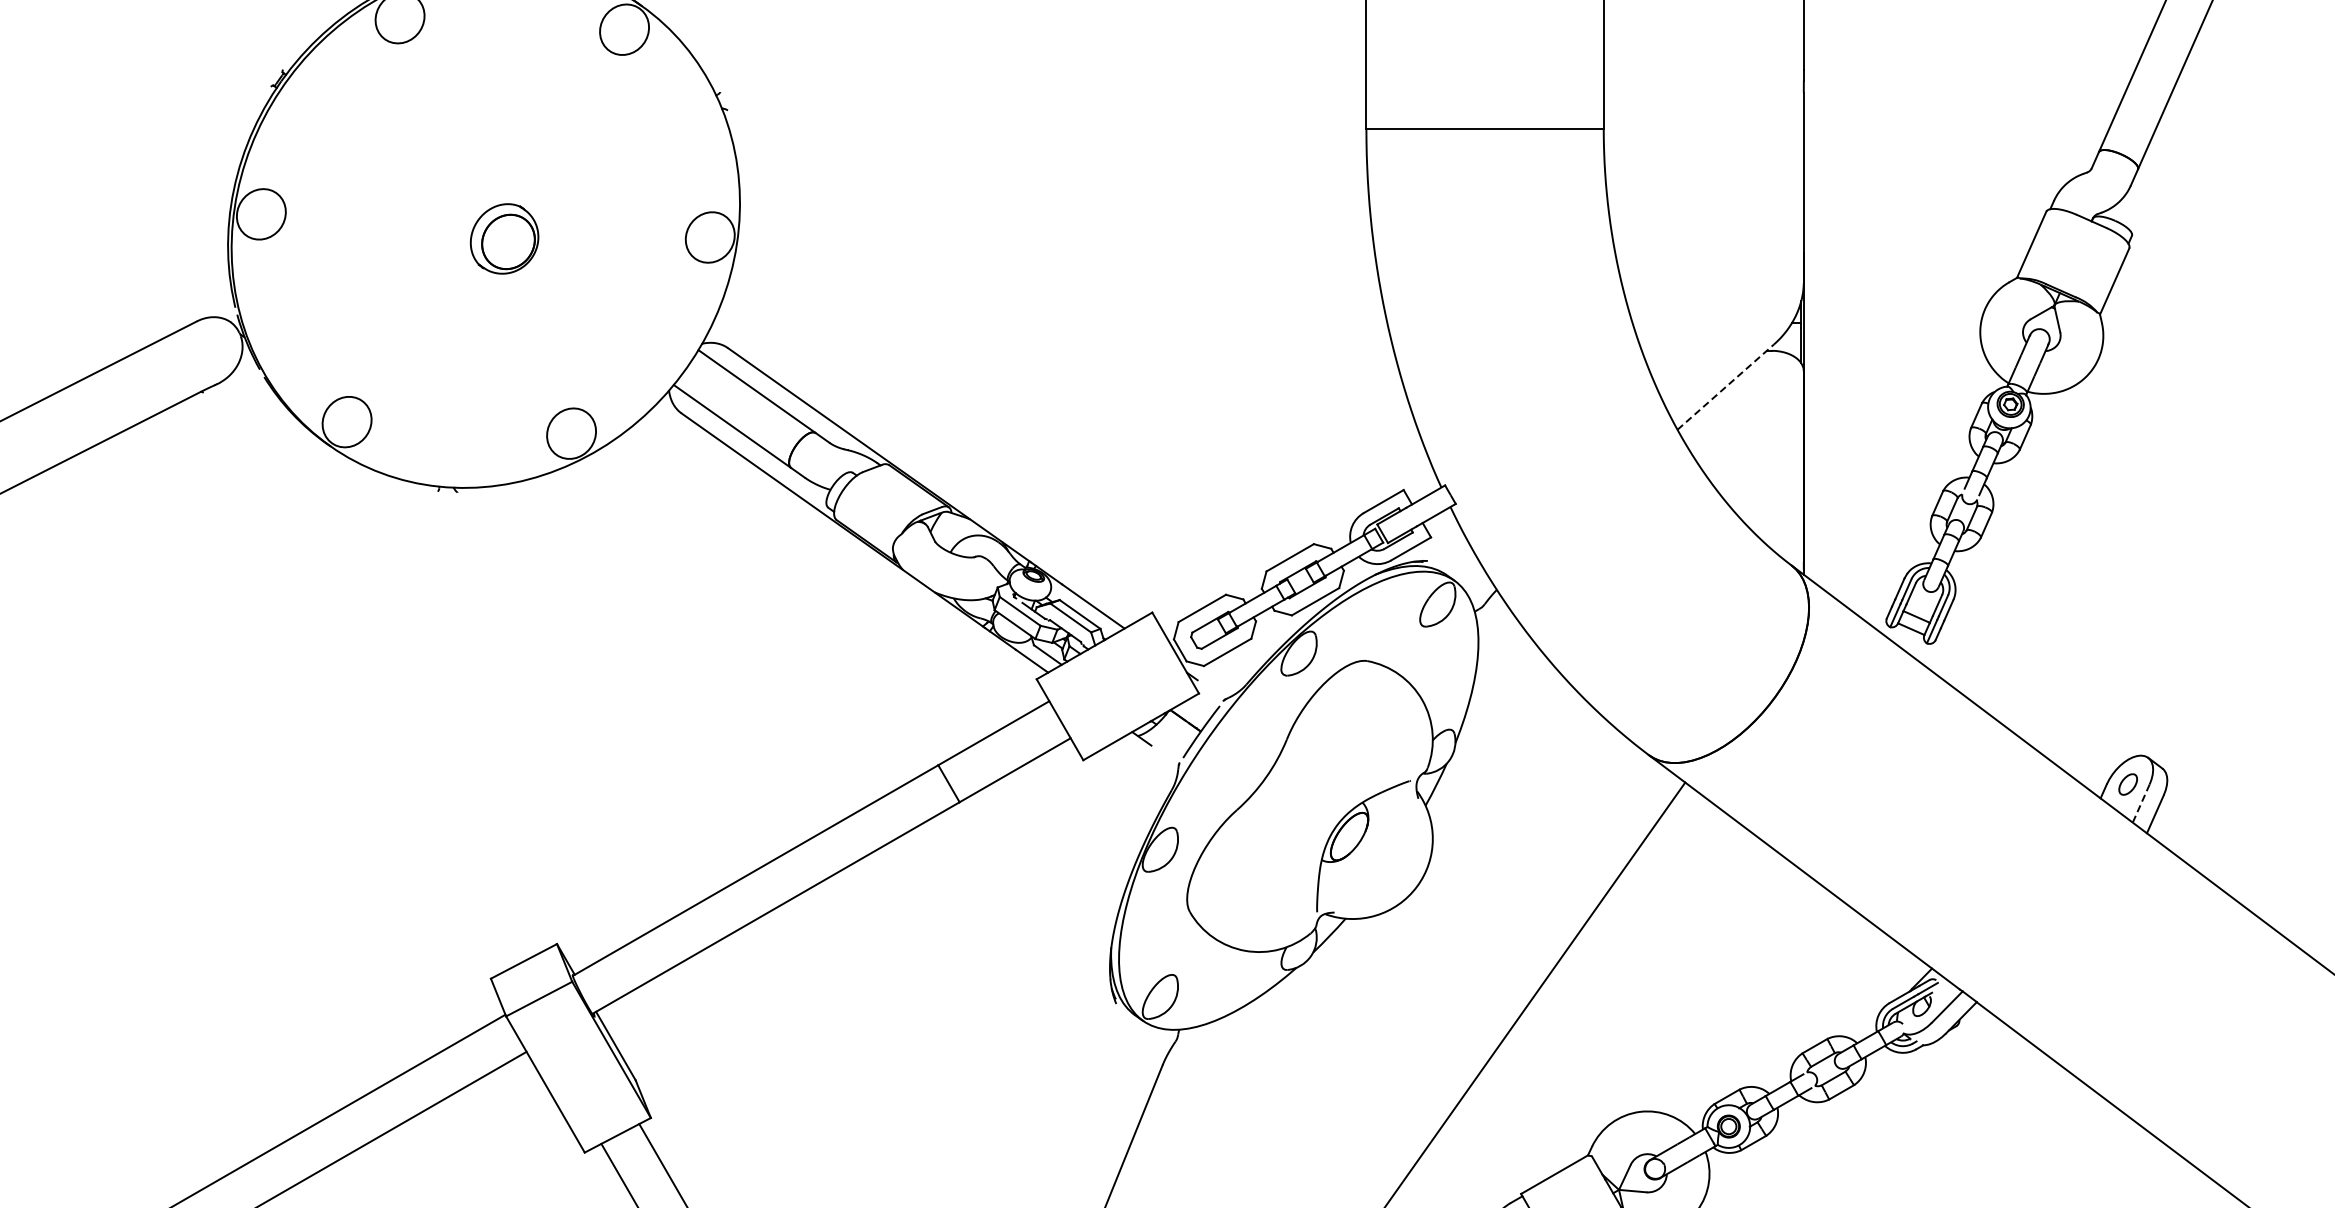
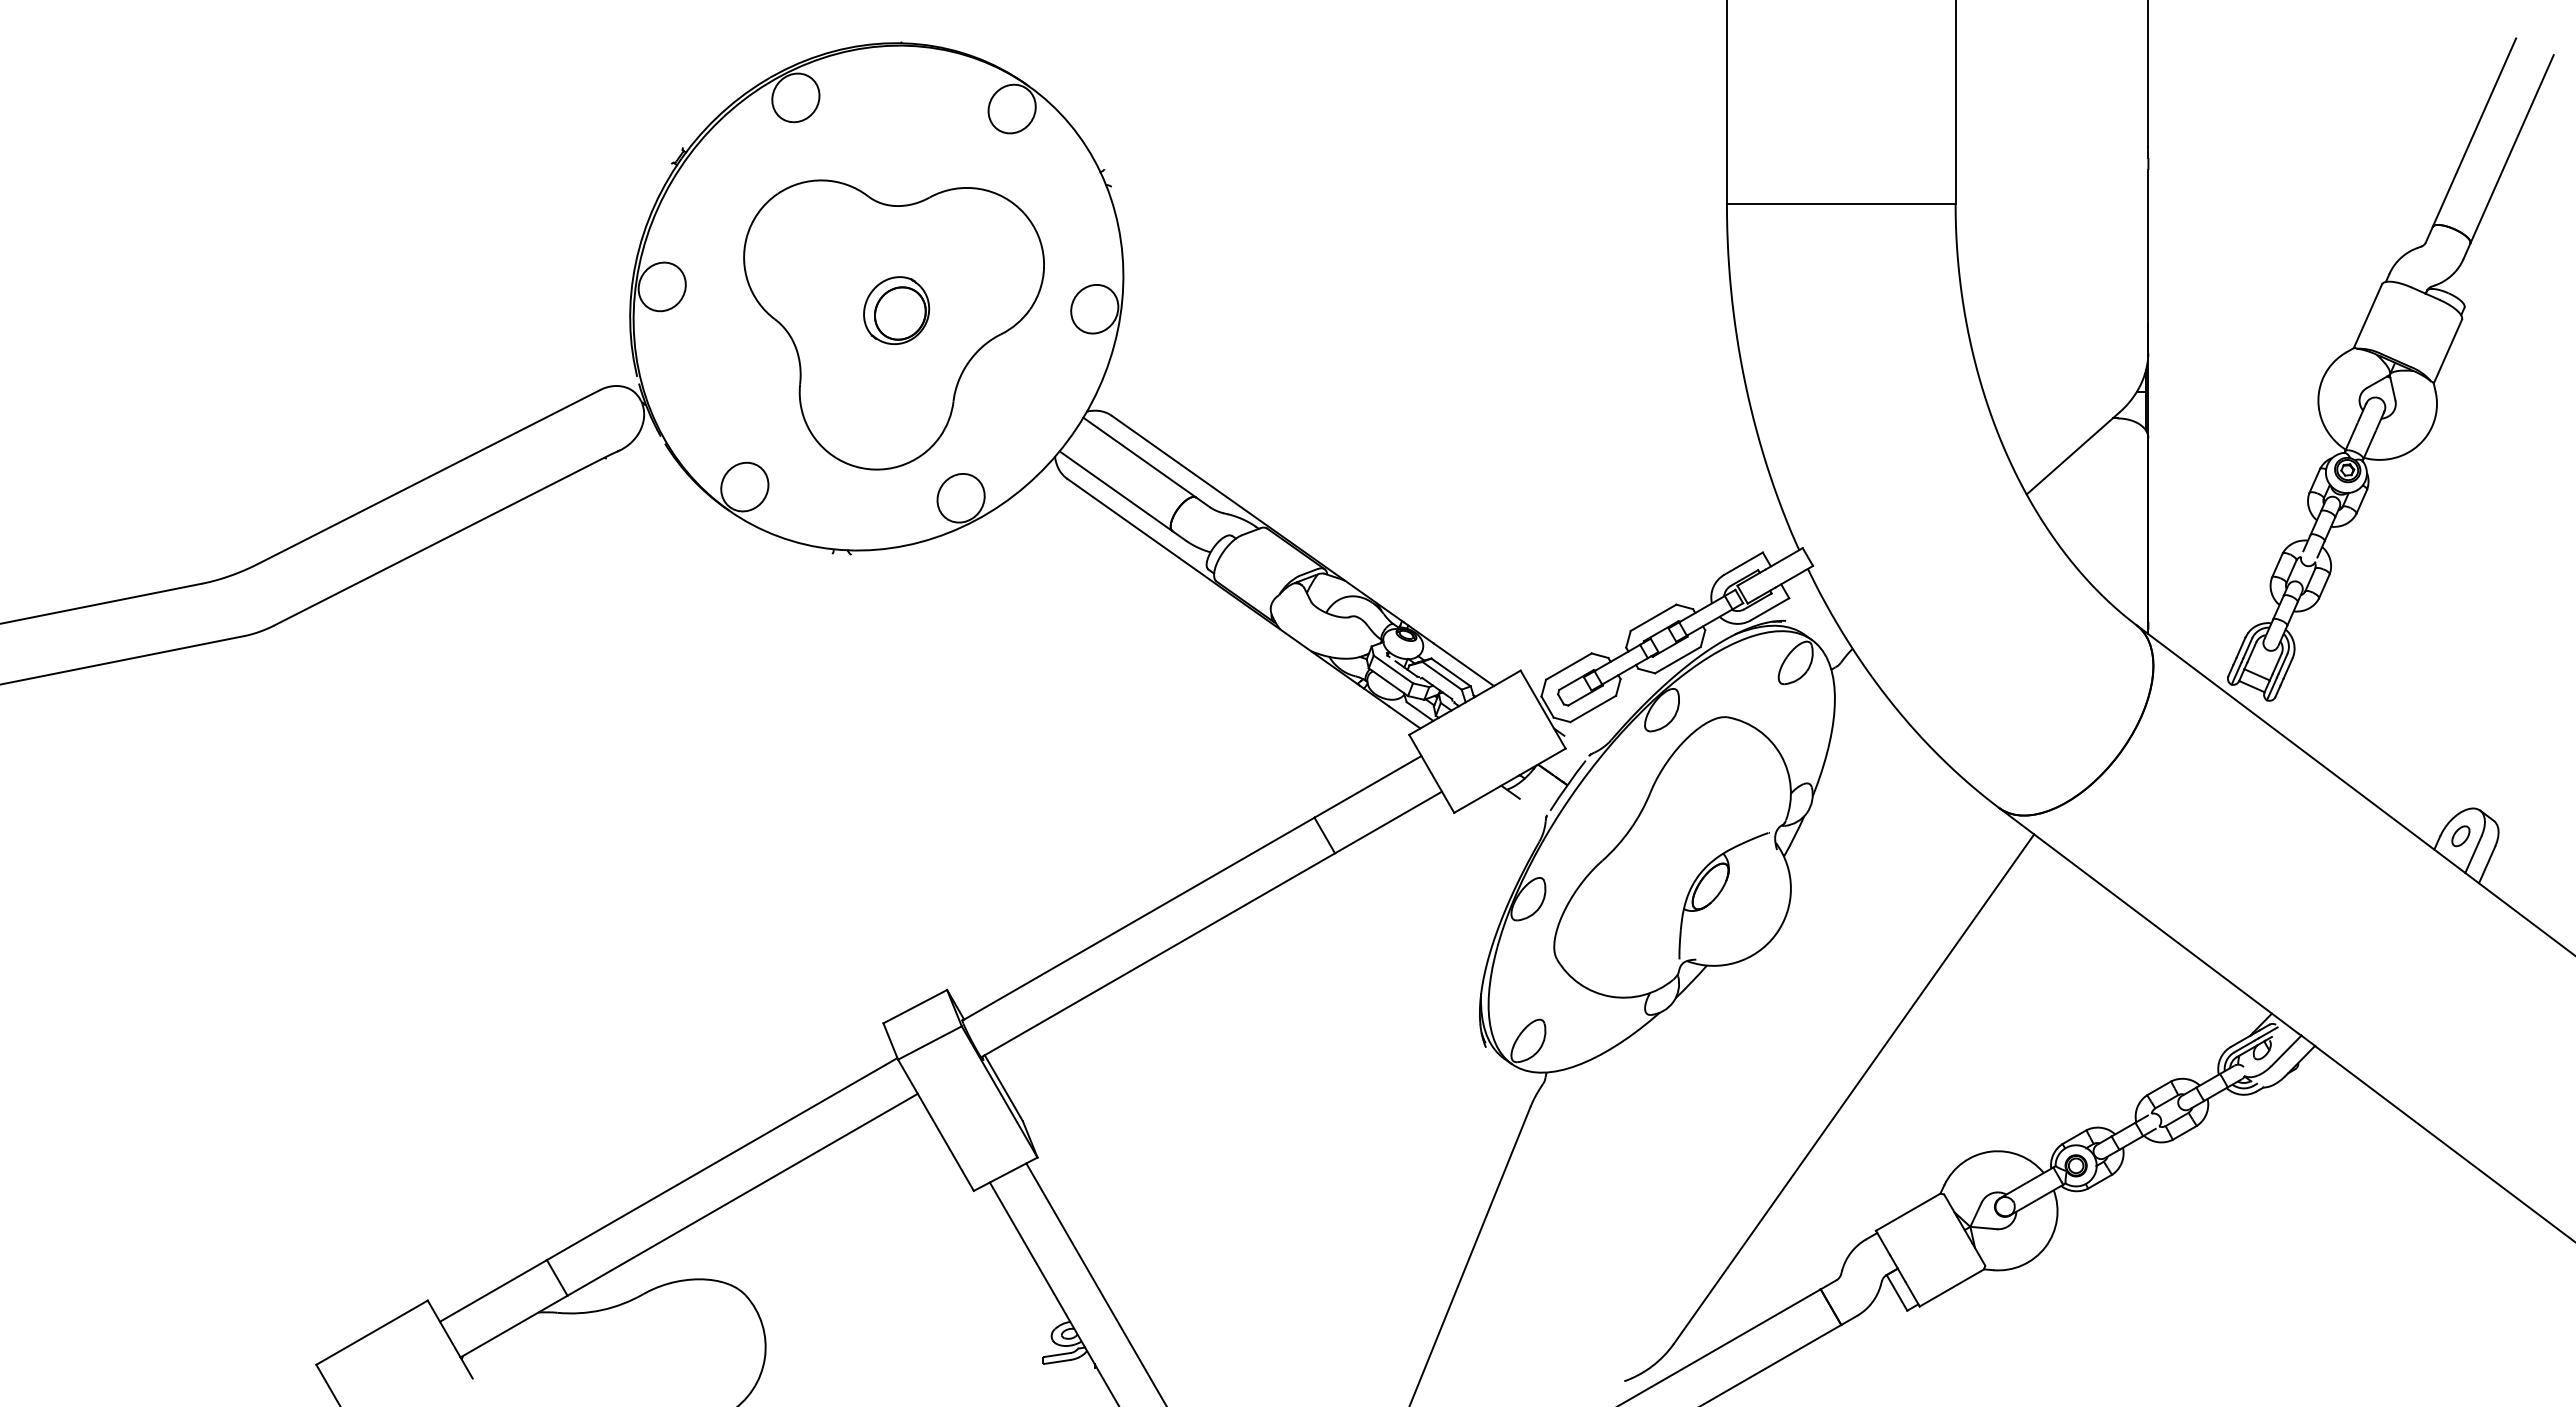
part: (501, 253) -> (893, 324), added
line: (1726, 387) -> (2073, 453), dashed -> solid
line: (2141, 804) -> (2473, 855), dashed -> solid

